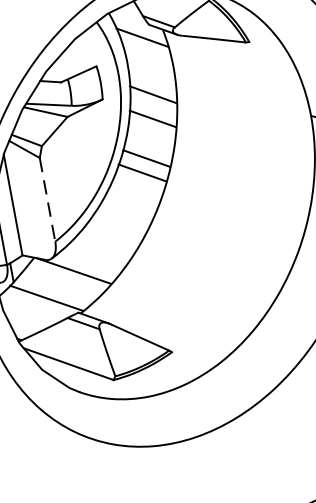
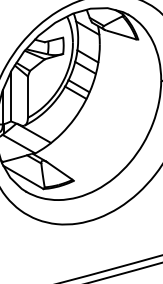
line: (46, 200) -> (27, 97), dashed -> solid

